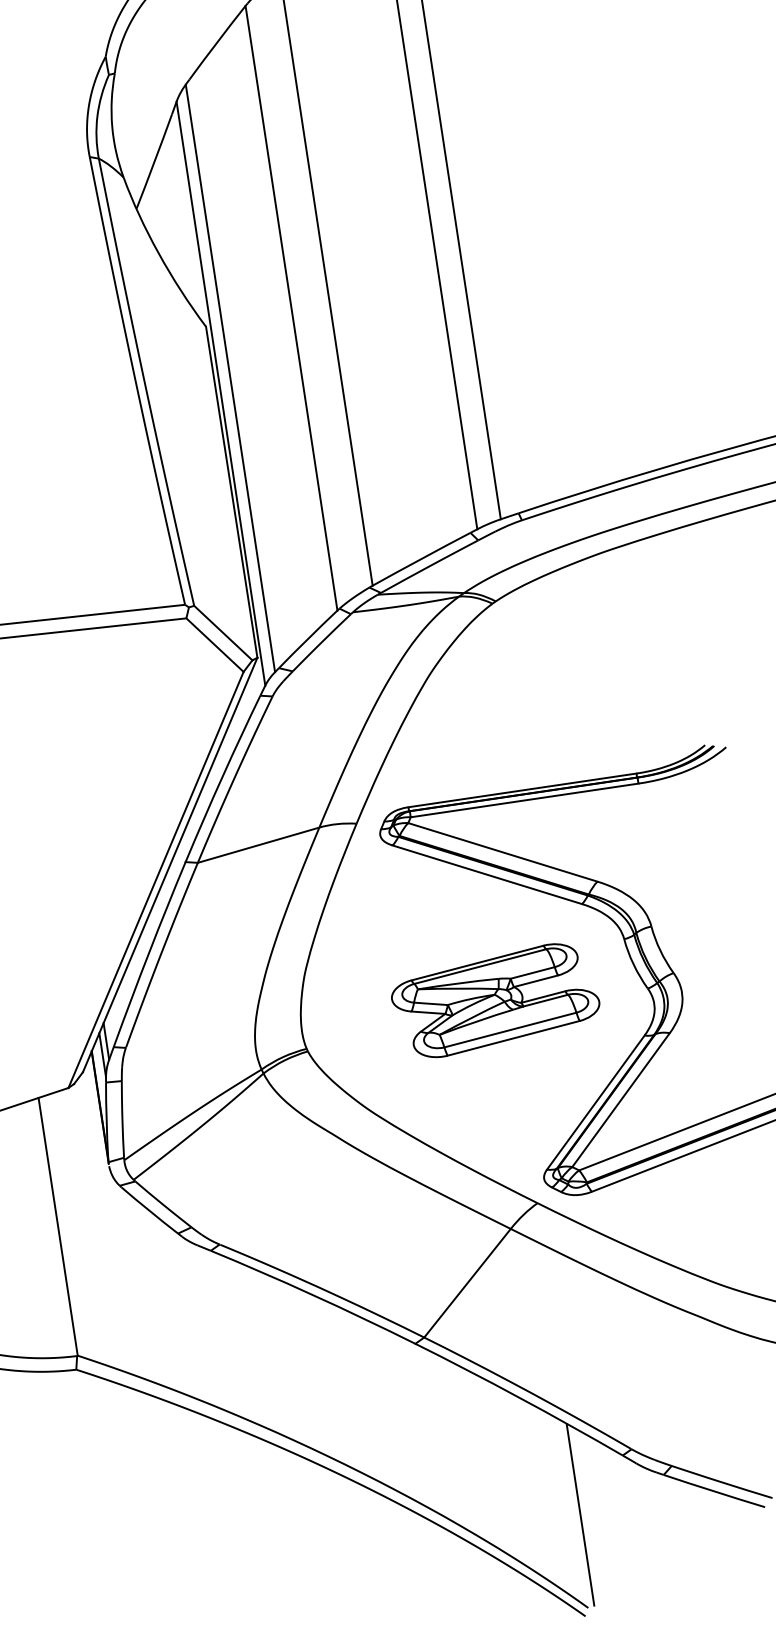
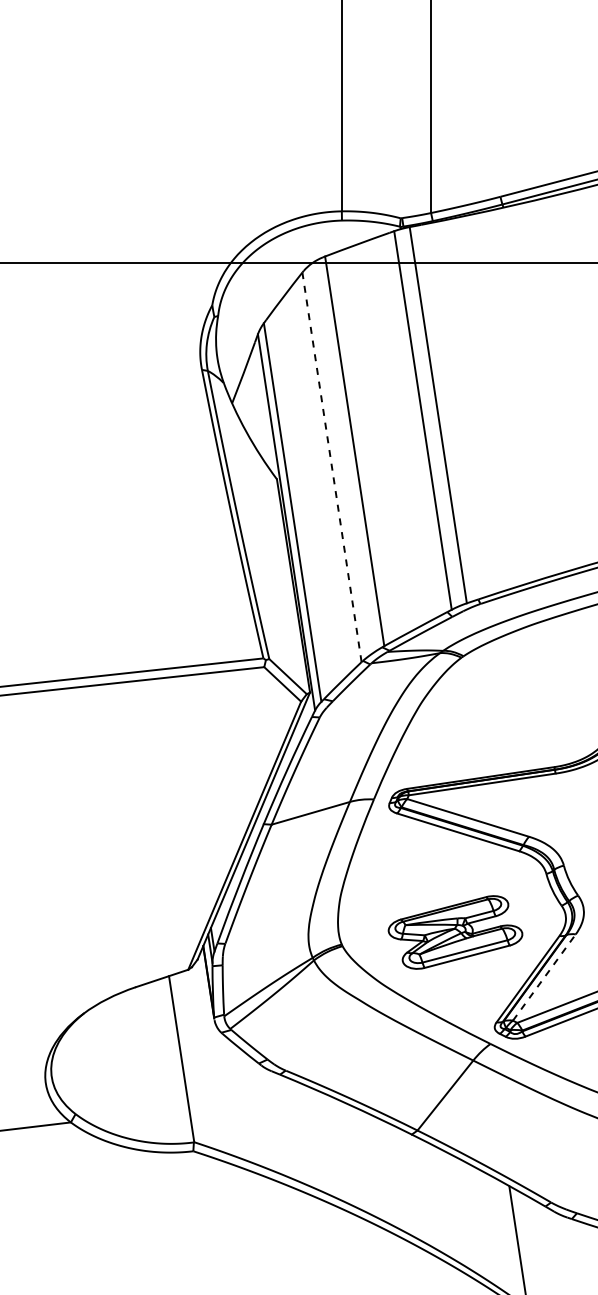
line: (290, 306) -> (331, 466), solid -> dashed
part: (495, 1000) -> (455, 932), moved
line: (621, 1100) -> (544, 977), solid -> dashed

